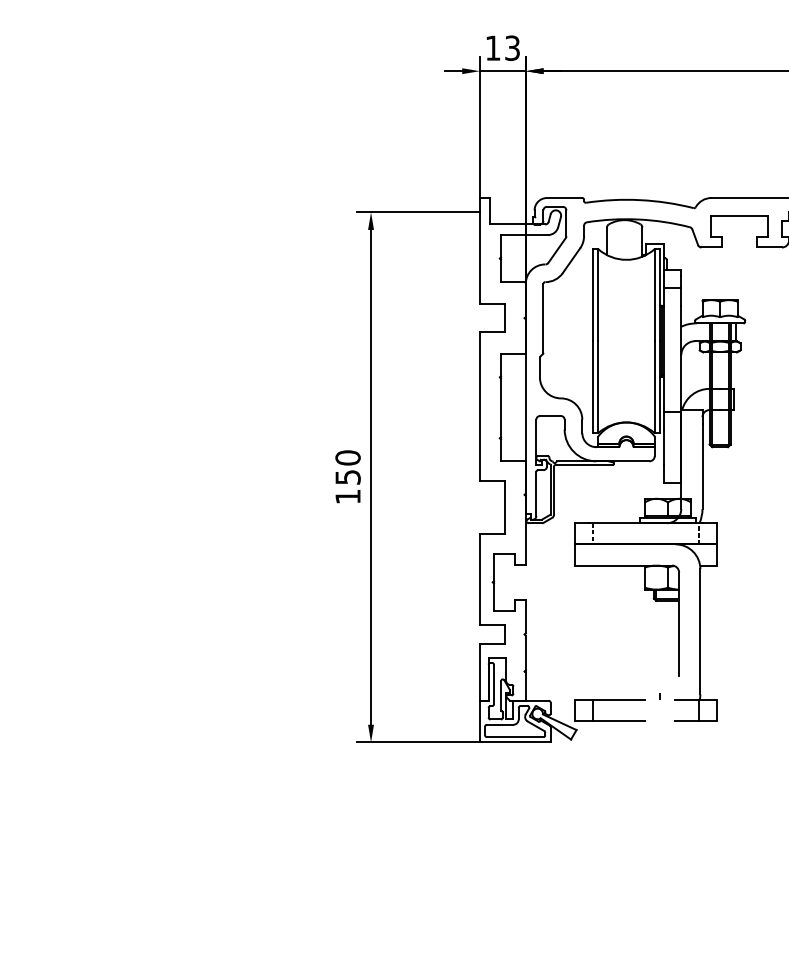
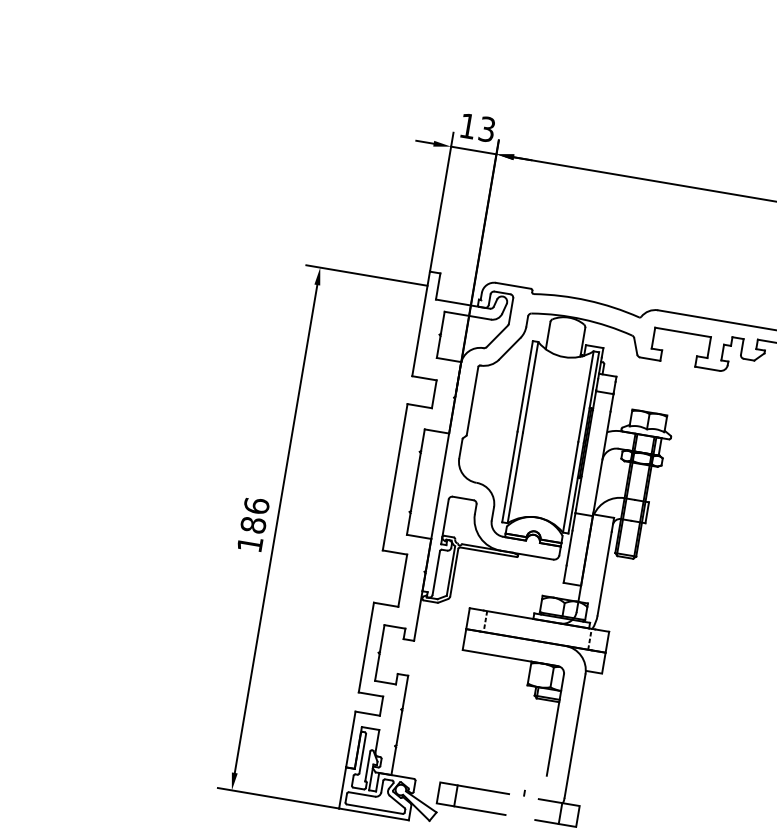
text: (347, 467) -> (254, 515), 150 -> 186

